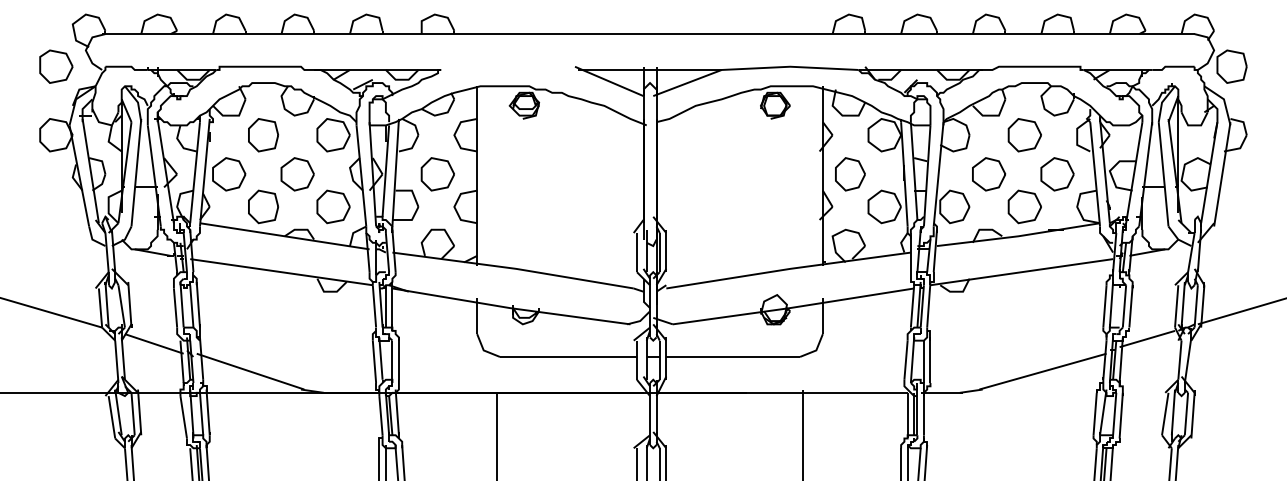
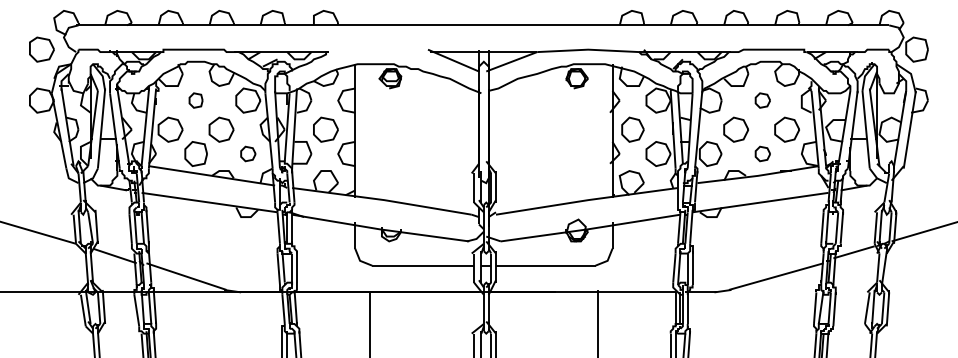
part: (262, 135) -> (195, 100), size x0.6
part: (1024, 135) -> (762, 100), size x0.6
part: (333, 206) -> (248, 153), size x0.6
part: (1024, 206) -> (762, 153), size x0.6

